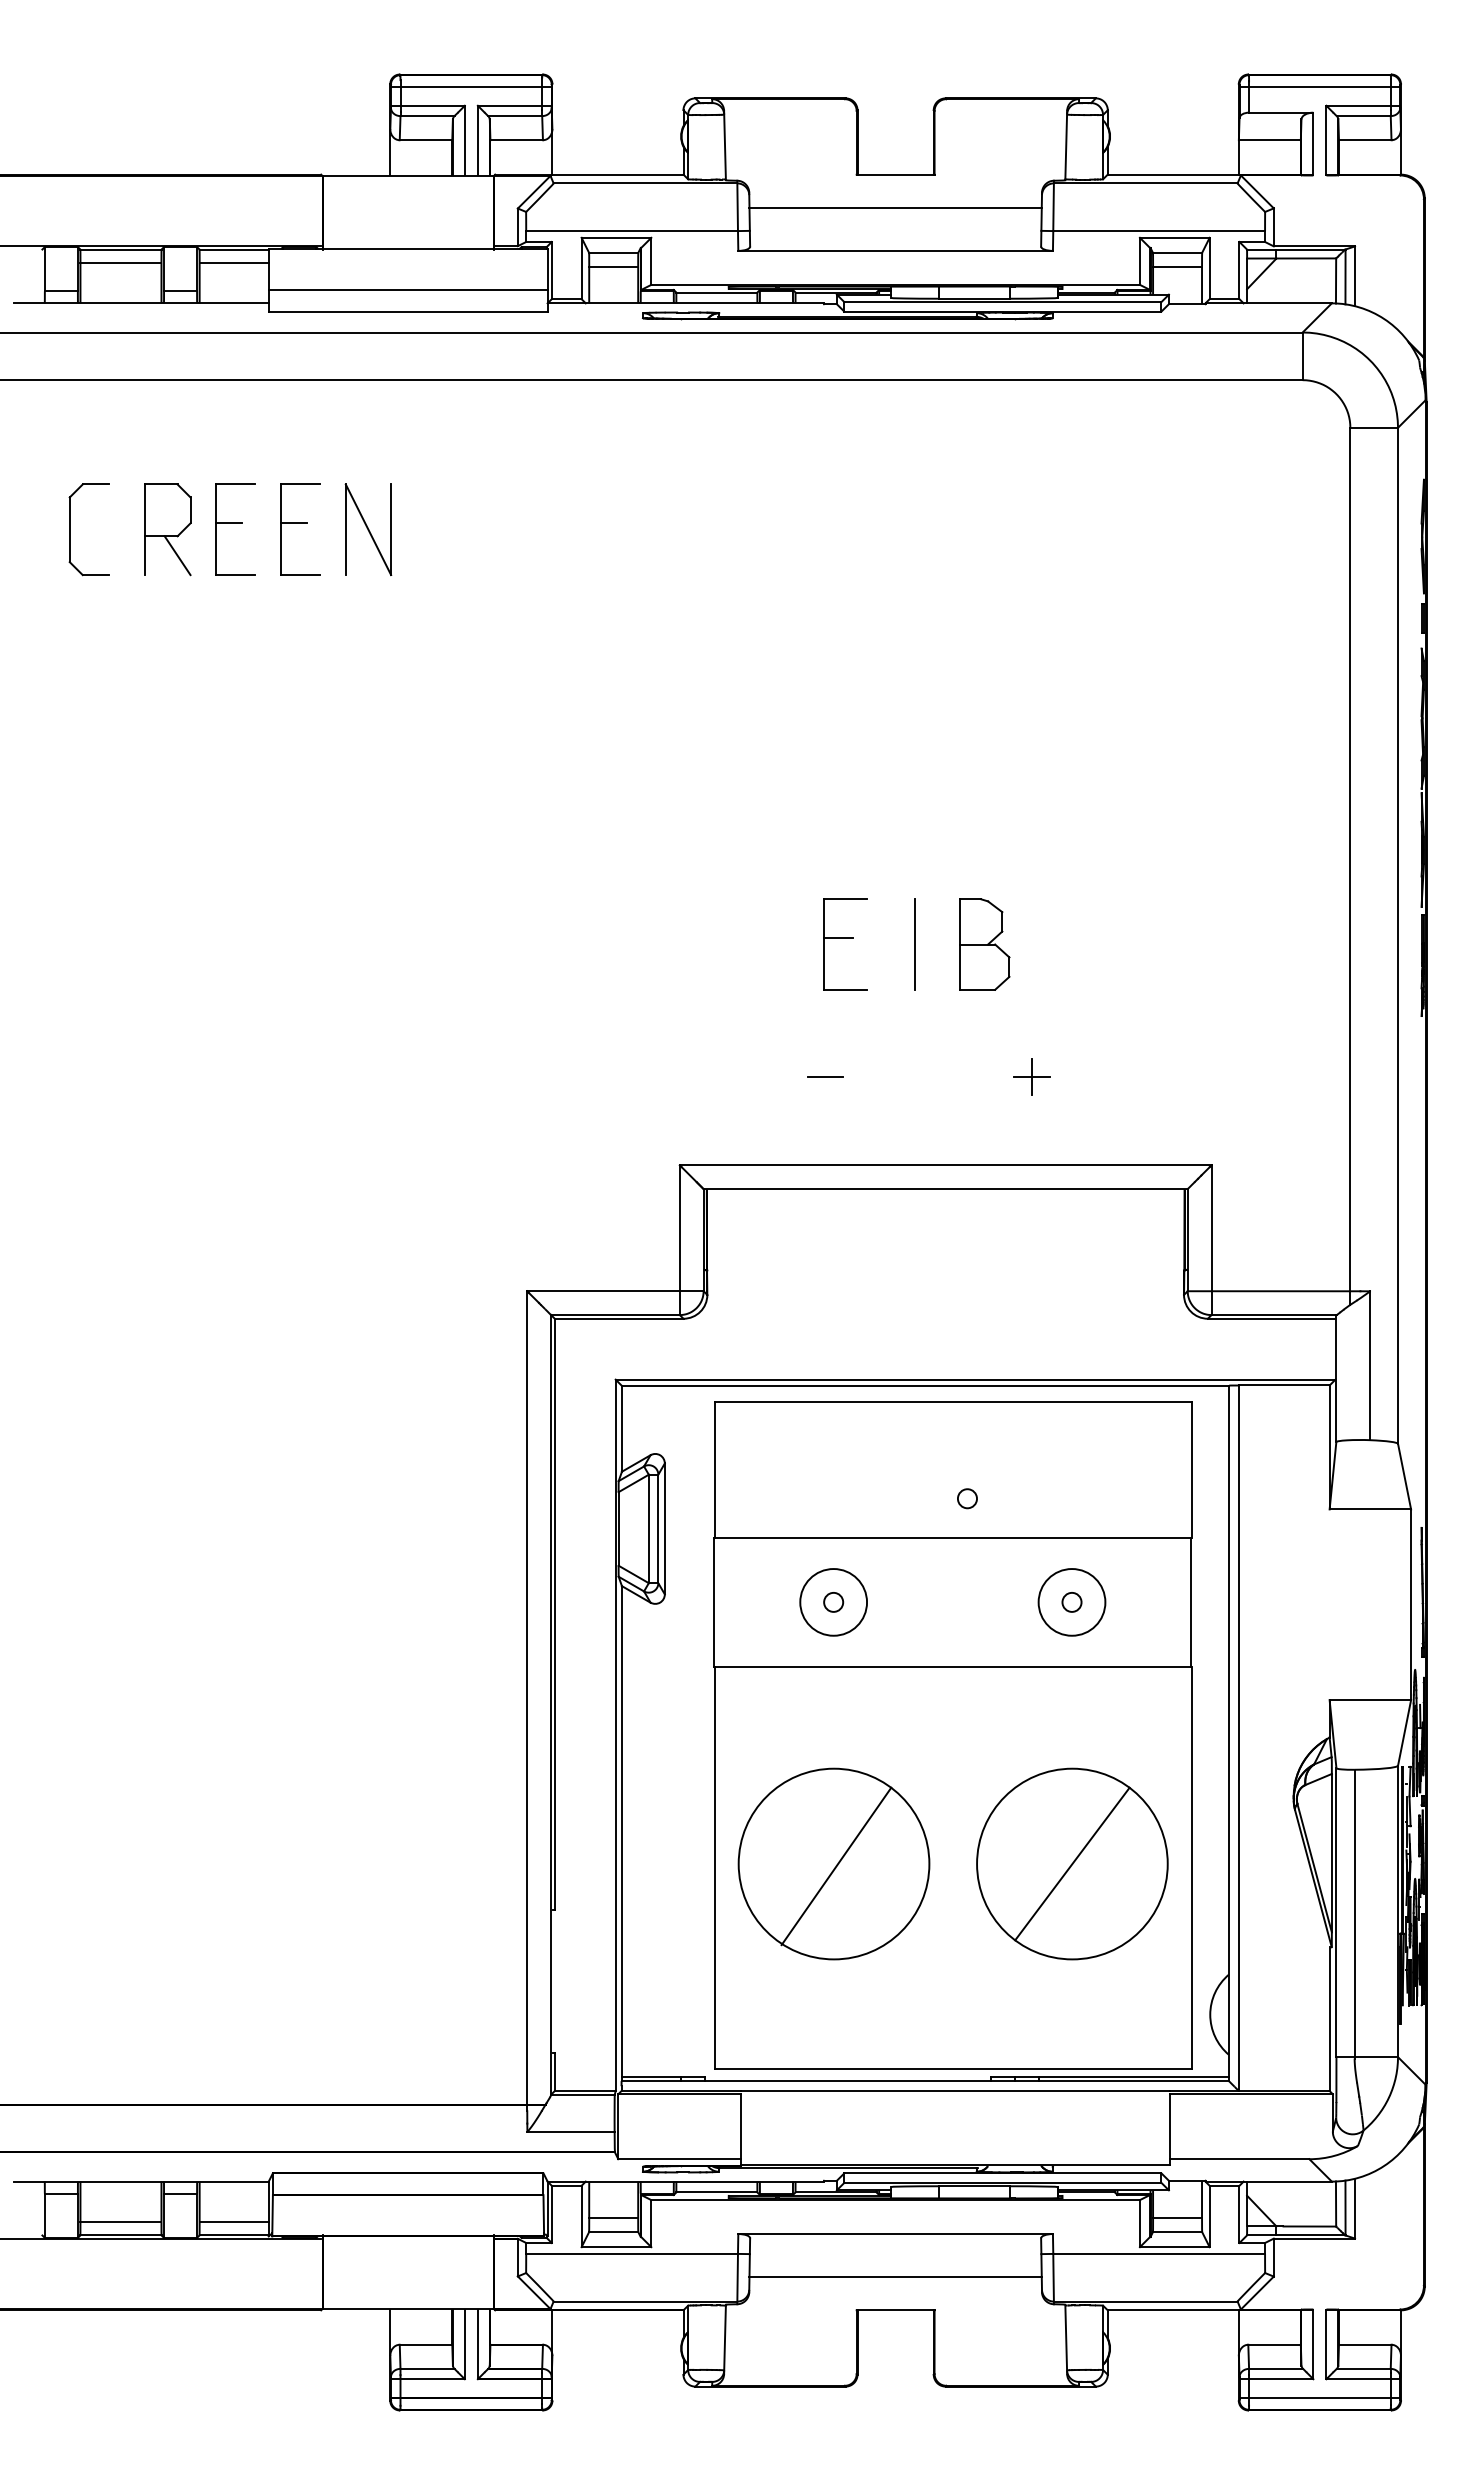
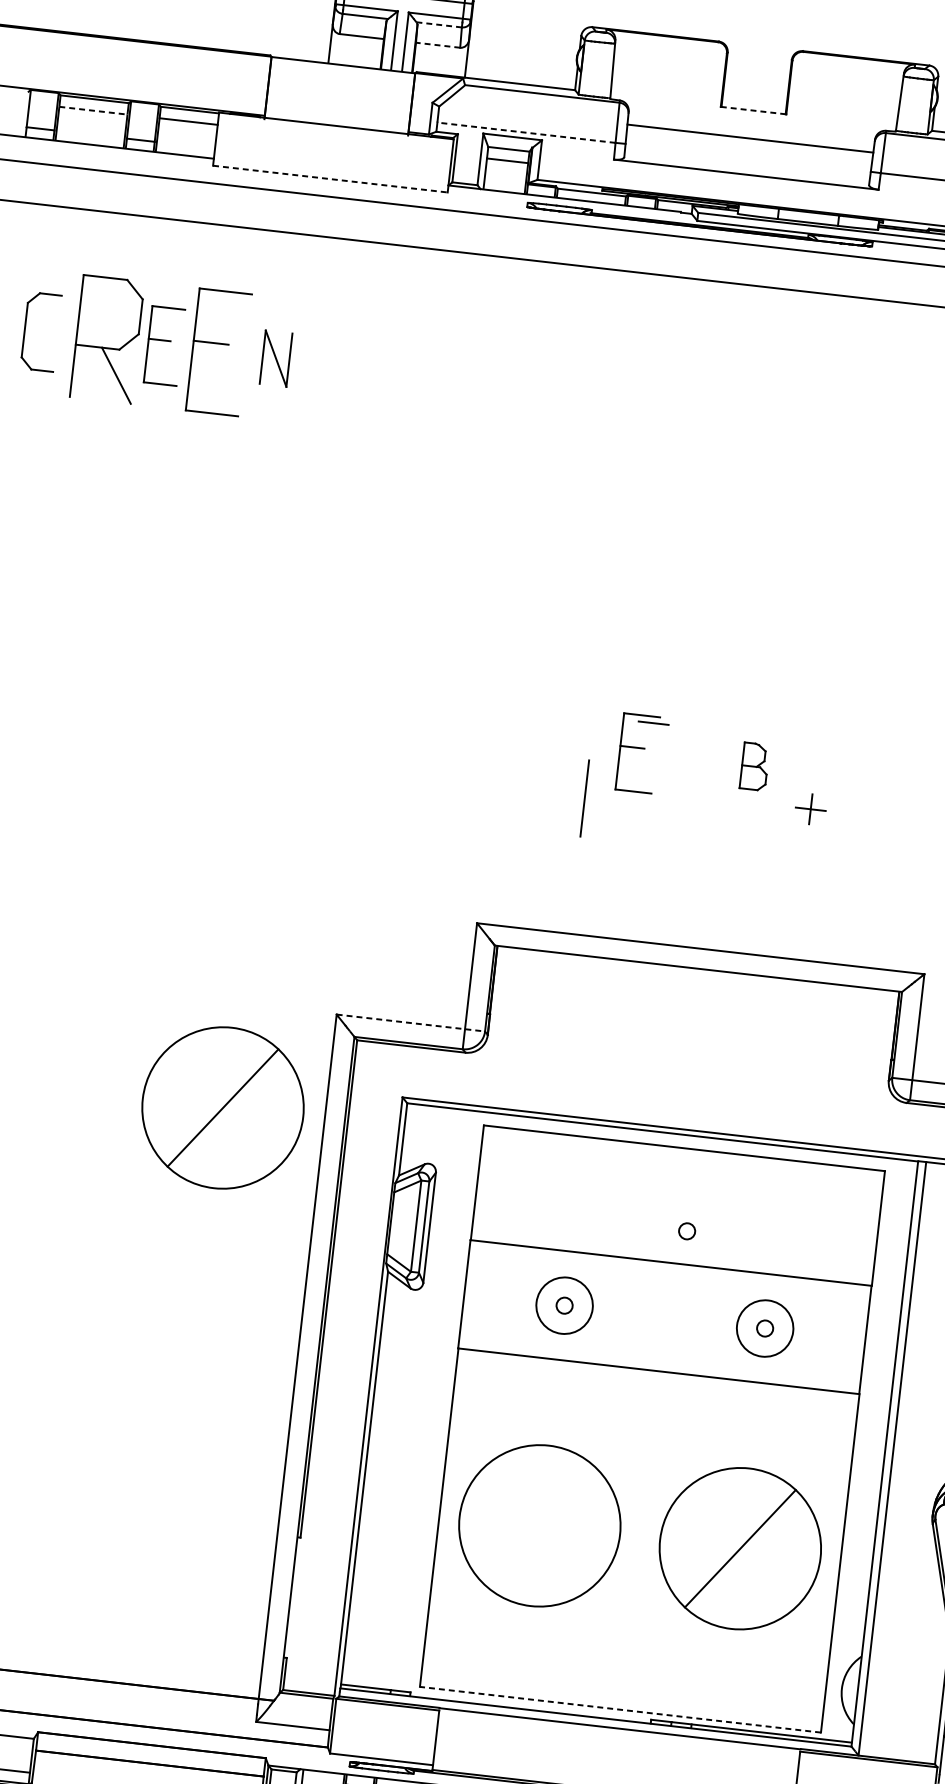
line: (515, 116) -> (439, 25), solid -> dashed
line: (516, 140) -> (437, 45), solid -> dashed
line: (895, 174) -> (753, 110), solid -> dashed
line: (632, 231) -> (526, 133), solid -> dashed
line: (120, 263) -> (92, 110), solid -> dashed
line: (407, 289) -> (331, 160), removed
line: (408, 311) -> (330, 178), solid -> dashed
part: (167, 529) -> (107, 339), size x1.6
part: (300, 529) -> (218, 352), size x1.6
part: (368, 529) -> (276, 358), size x0.7
line: (914, 944) -> (584, 798), moved
part: (984, 944) -> (754, 766), size x0.6
line: (825, 1076) -> (653, 722), moved
part: (1031, 1076) -> (810, 808), moved
line: (615, 1291) -> (410, 1023), solid -> dashed
part: (406, 1415) -> (223, 1107), added
line: (836, 1866) -> (541, 1528), removed
line: (952, 2069) -> (619, 1710), solid -> dashed

